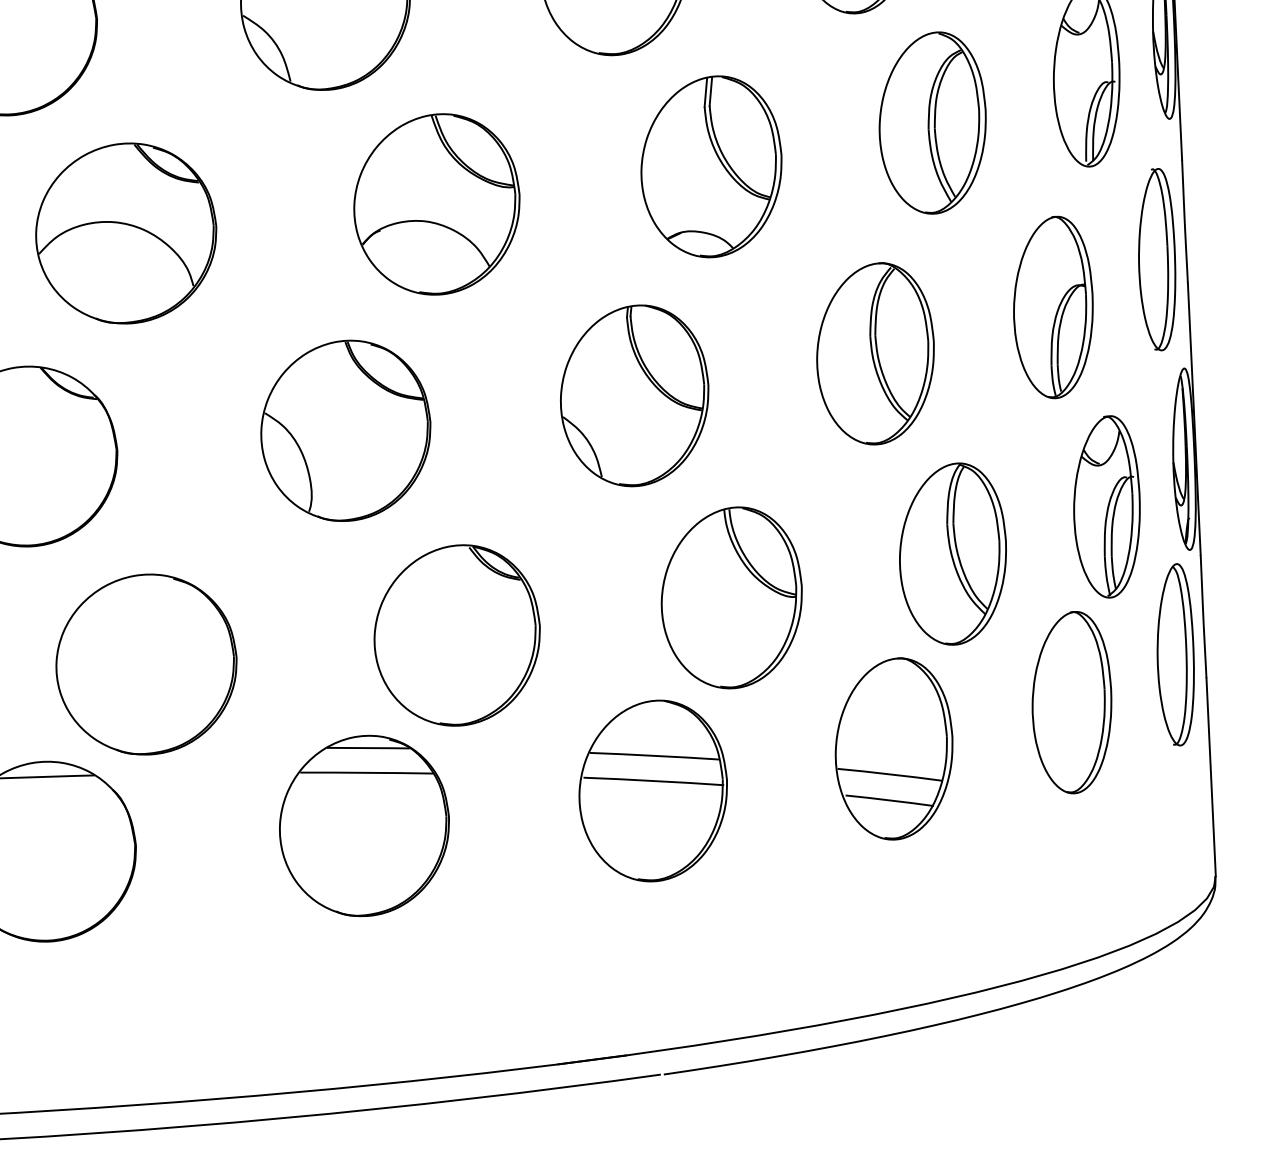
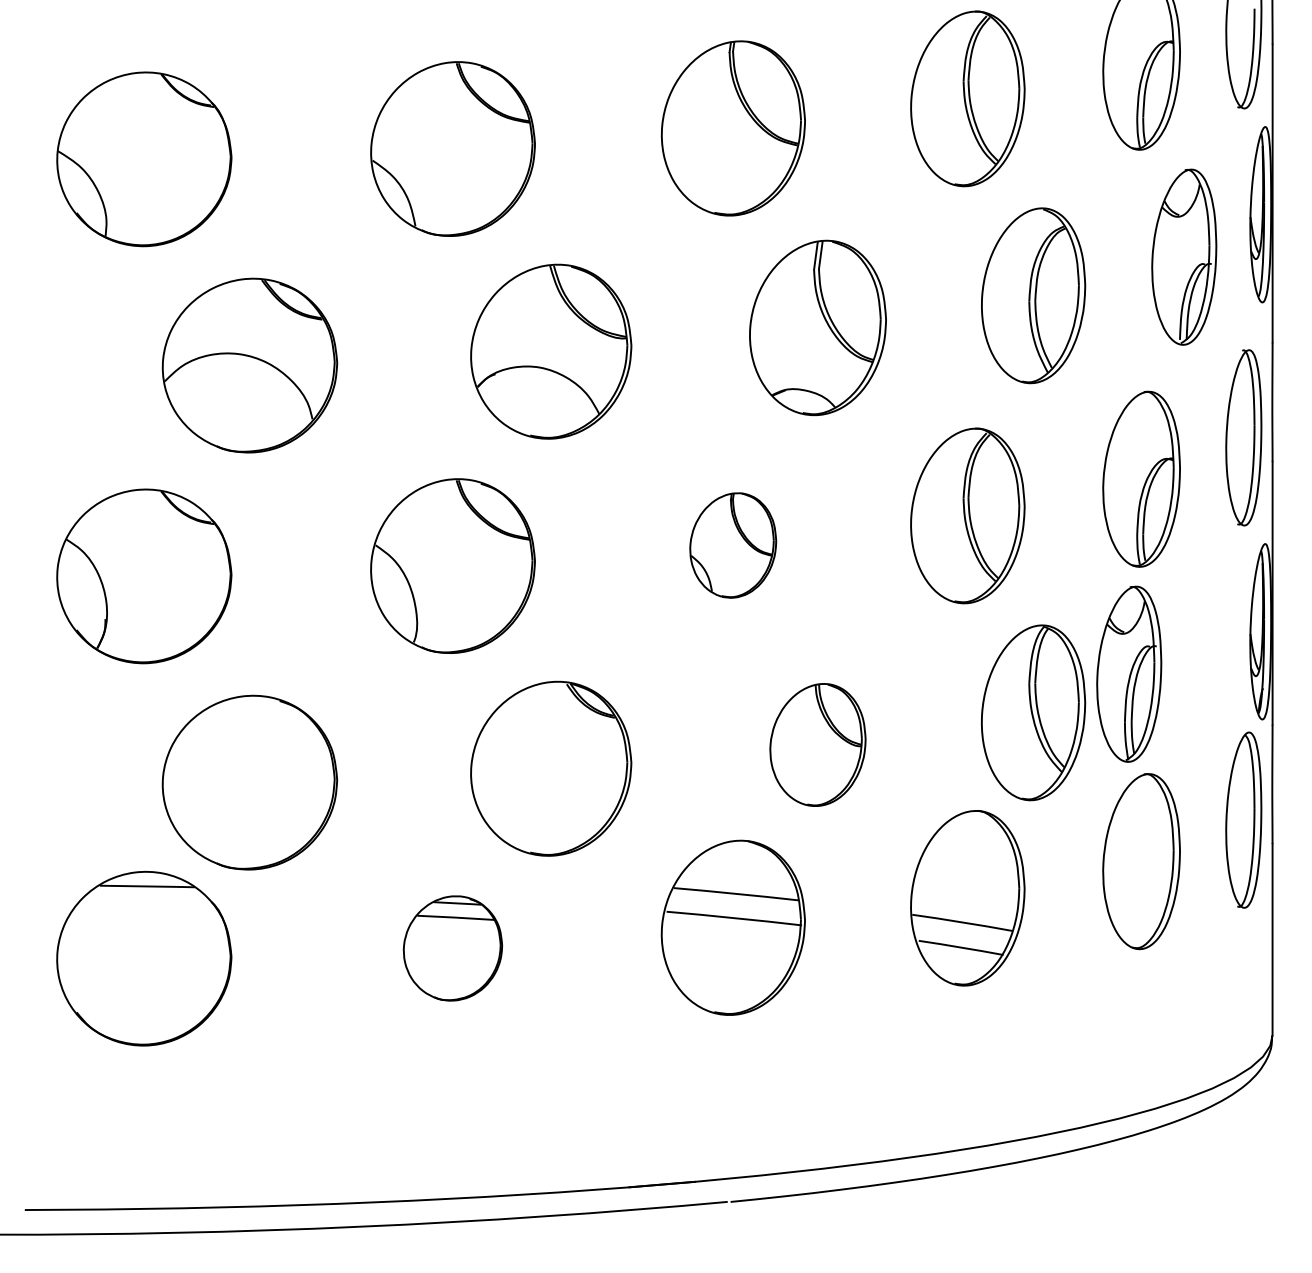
part: (633, 395) -> (732, 545), size x0.6
part: (1107, 506) -> (1129, 673), moved
part: (731, 597) -> (817, 744), size x0.7
part: (364, 826) -> (452, 948), size x0.6

